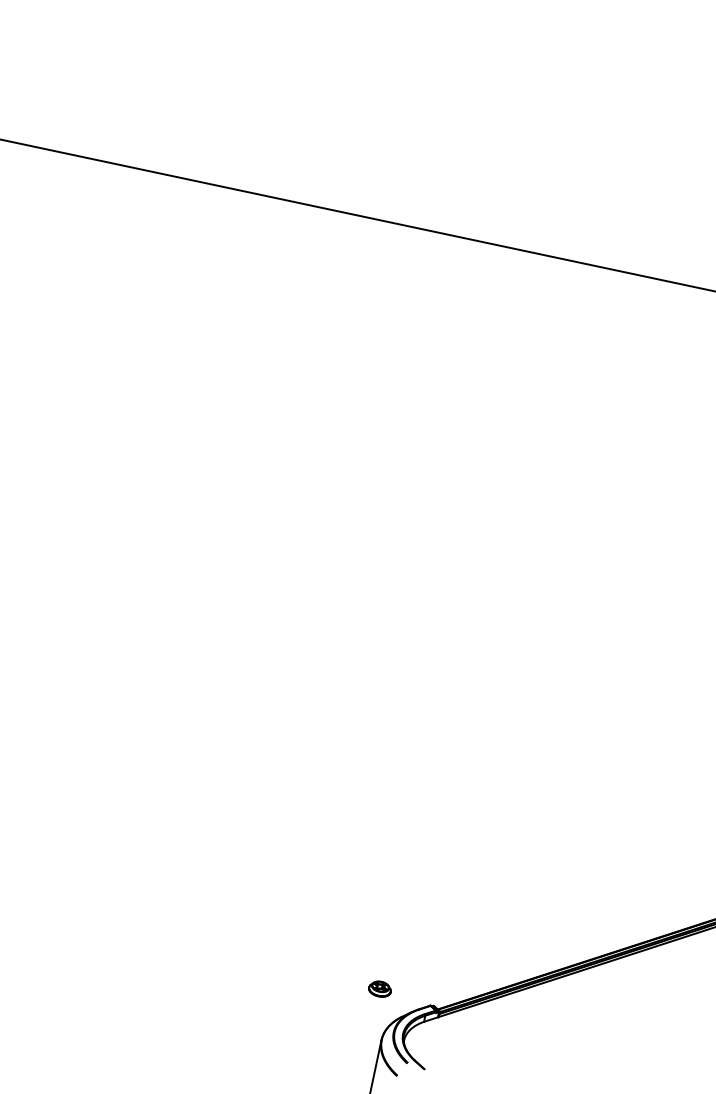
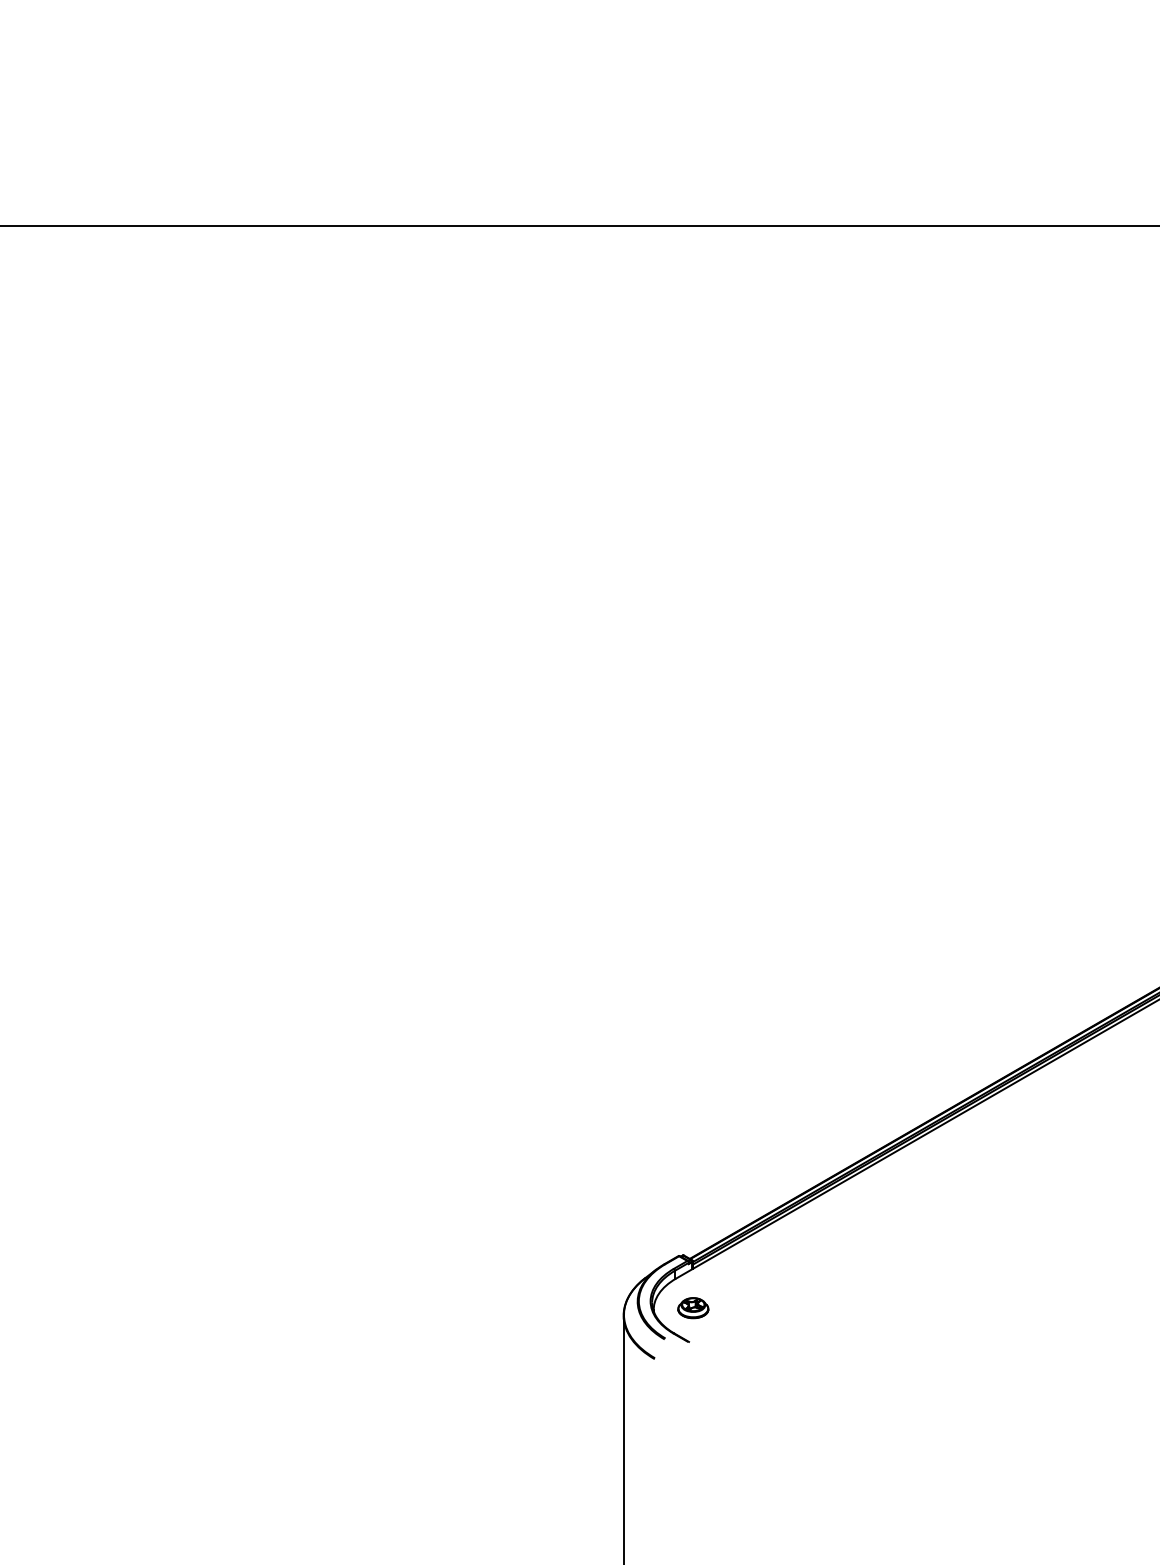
part: (380, 989) -> (693, 1308), moved

